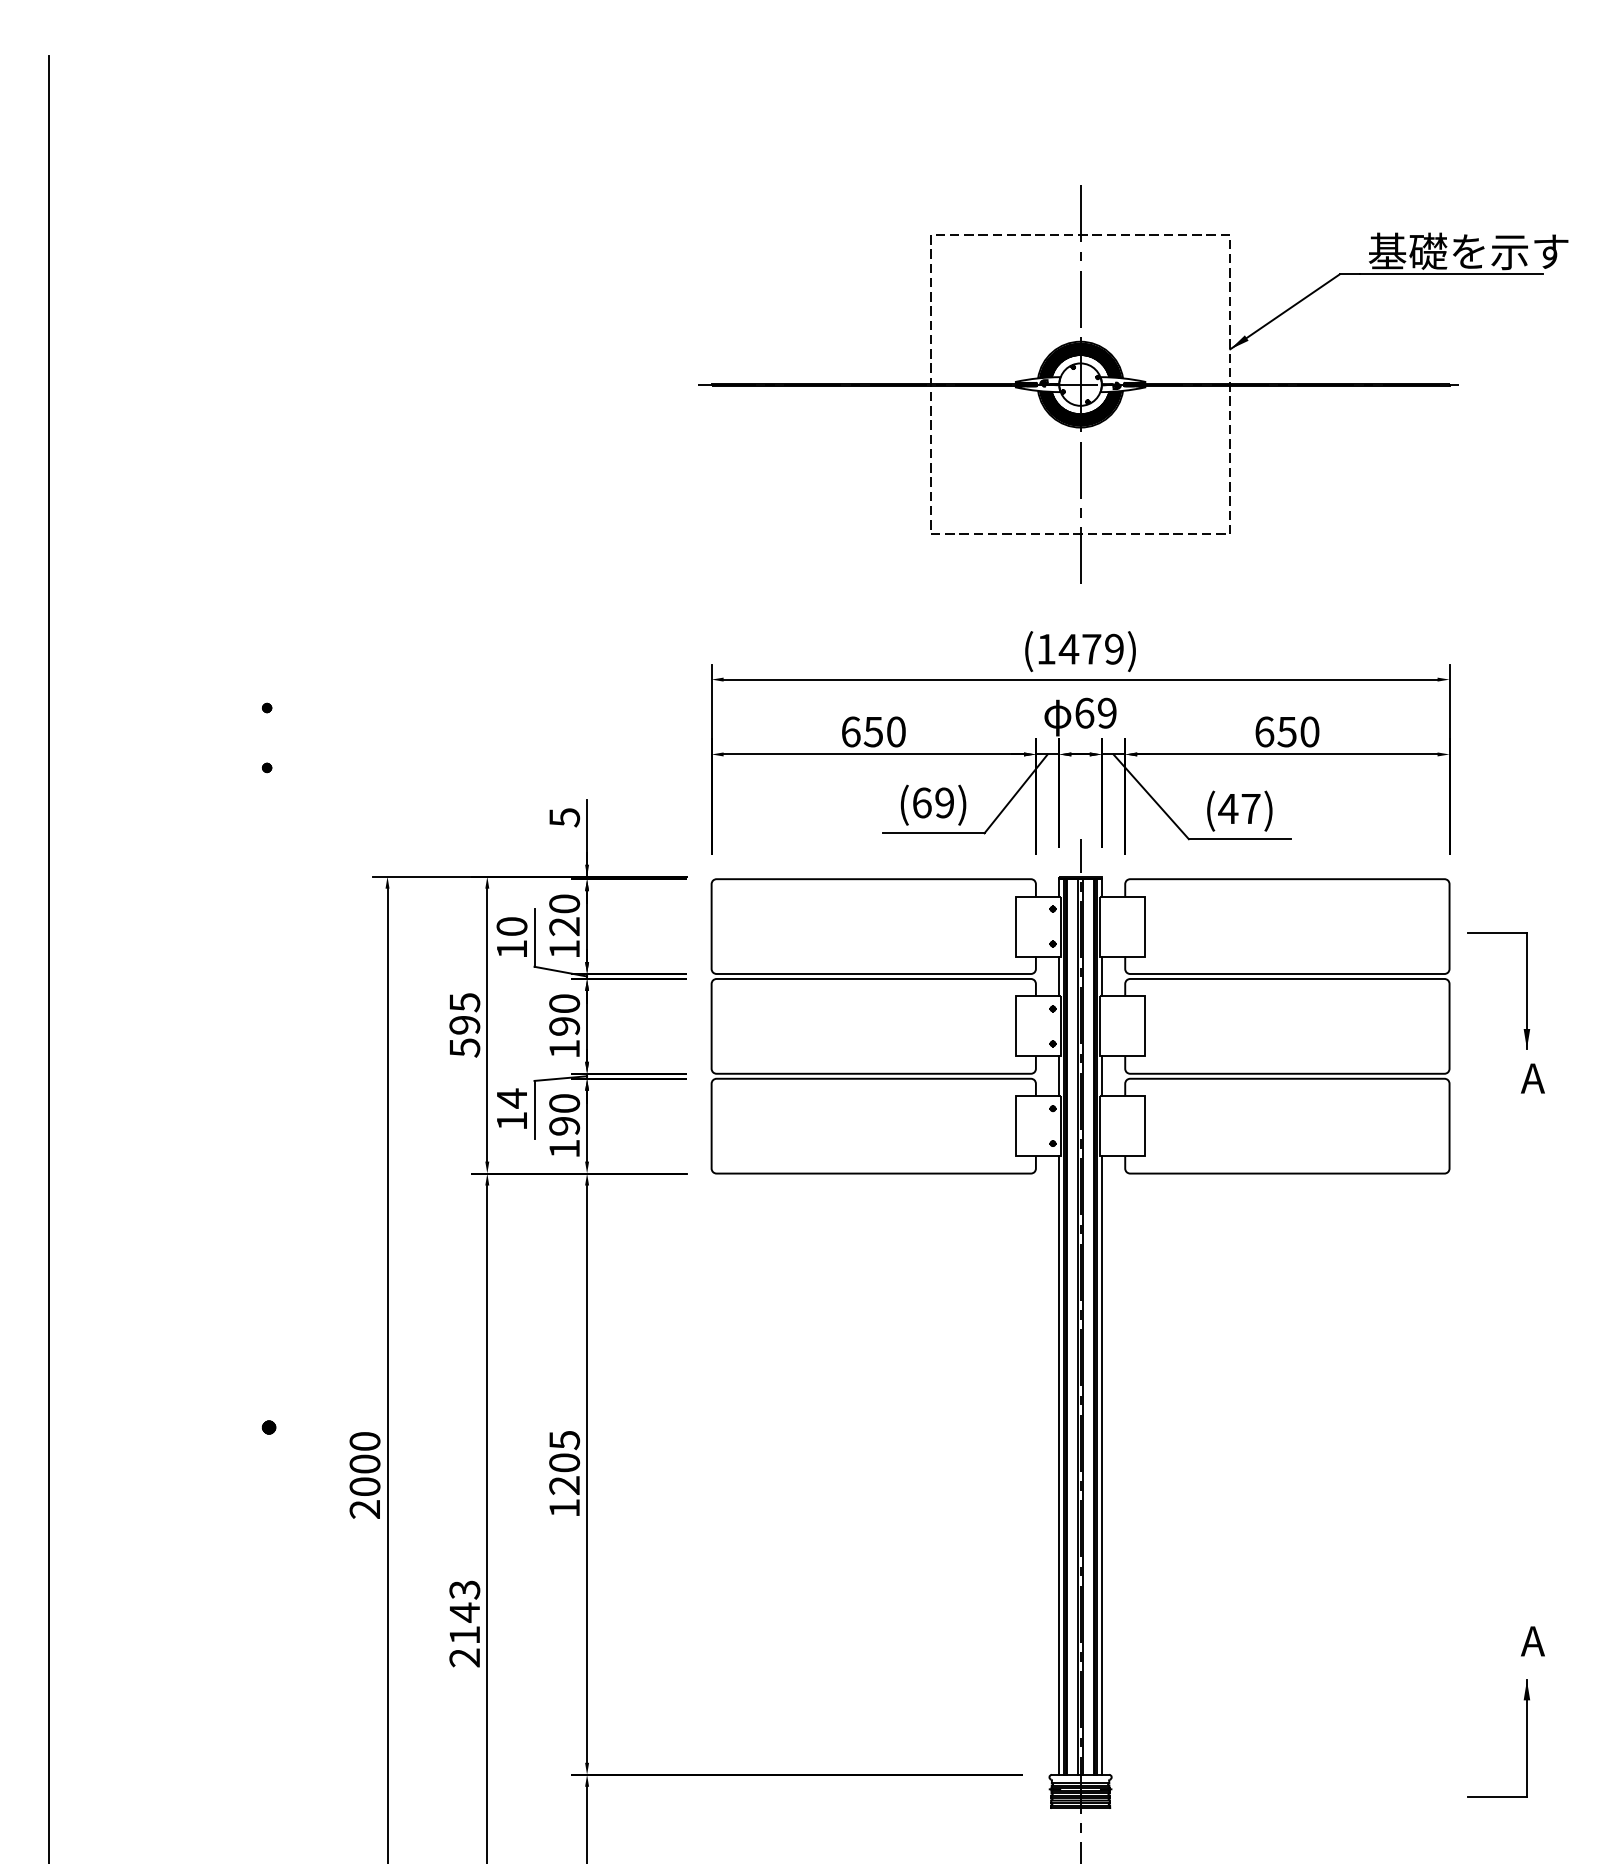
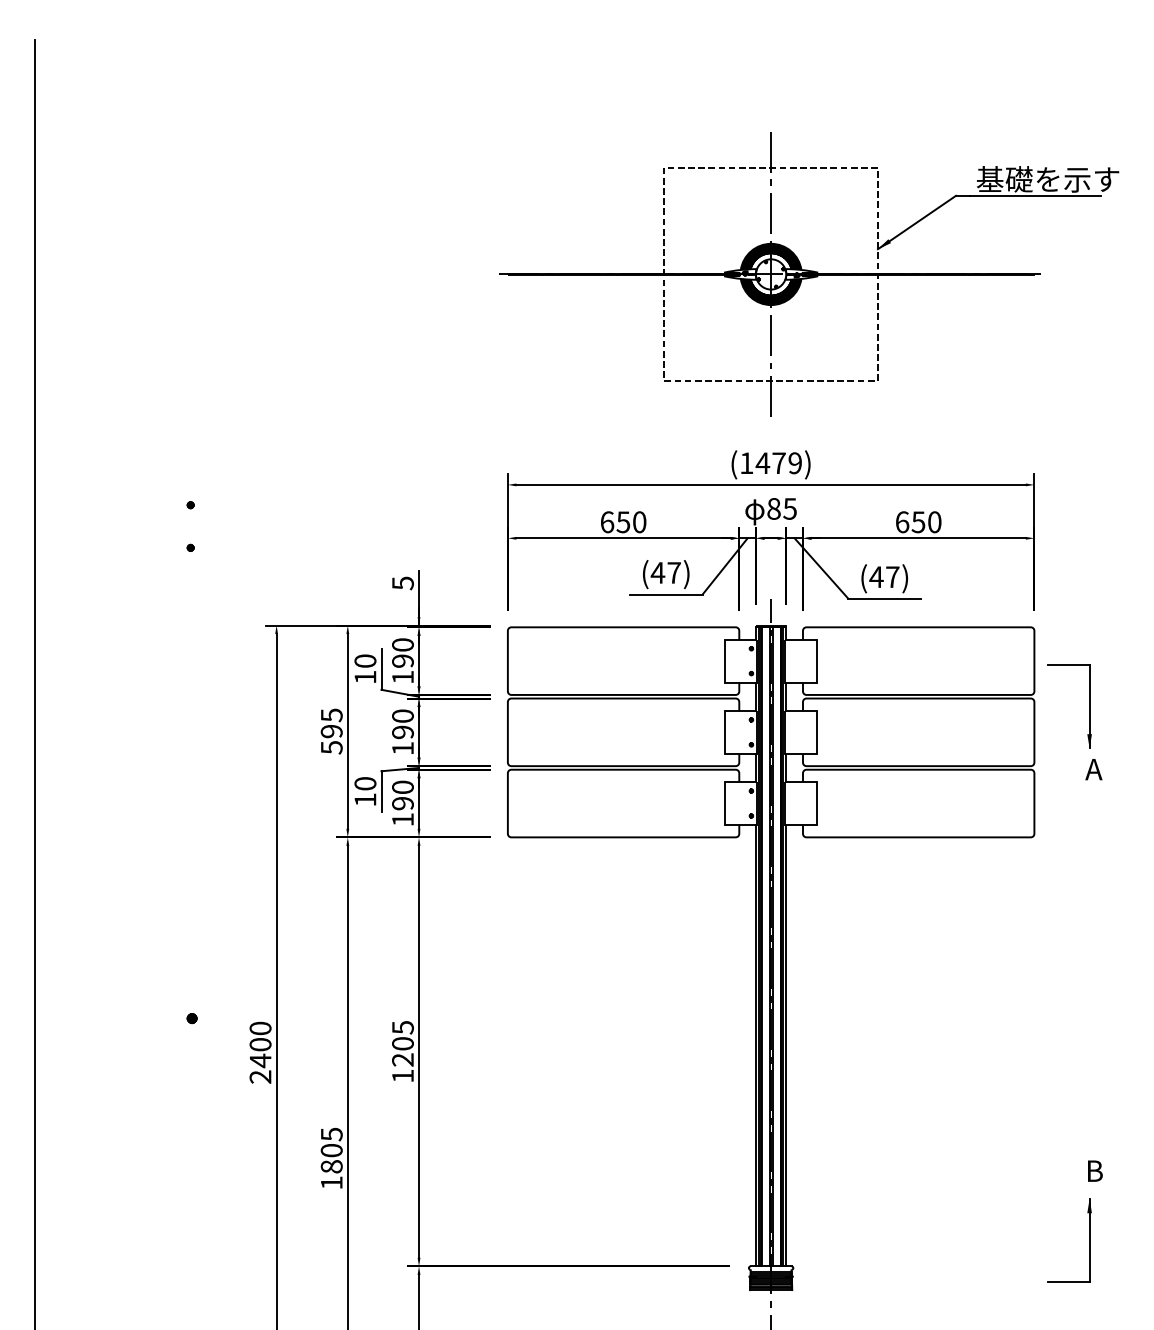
text: (1095, 712) -> (781, 508), 69 -> 85
text: (932, 802) -> (665, 572), (69) -> (47)
text: (563, 925) -> (402, 660), 120 -> 190
text: (512, 1098) -> (365, 783), 14 -> 10
text: (364, 1486) -> (260, 1060), 2000 -> 2400
text: (464, 1623) -> (331, 1158), 2143 -> 1805
text: (1532, 1640) -> (1093, 1170), A -> B

